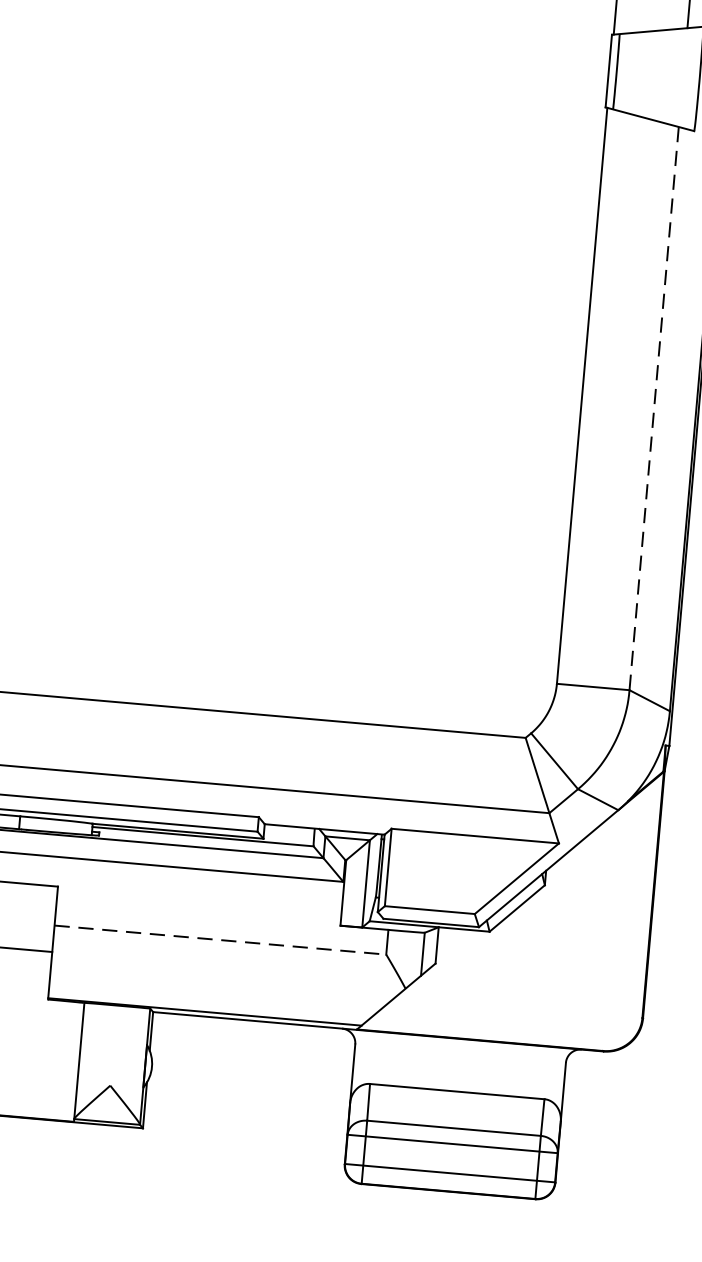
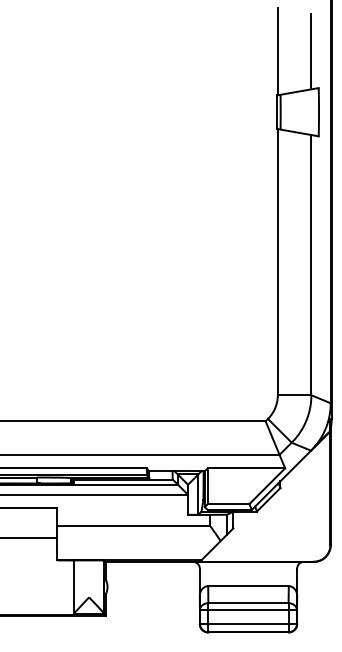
line: (654, 409) -> (311, 265), dashed -> solid
line: (219, 940) -> (133, 526), dashed -> solid

